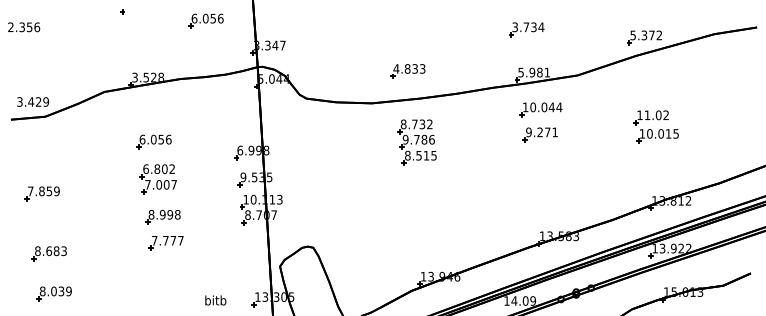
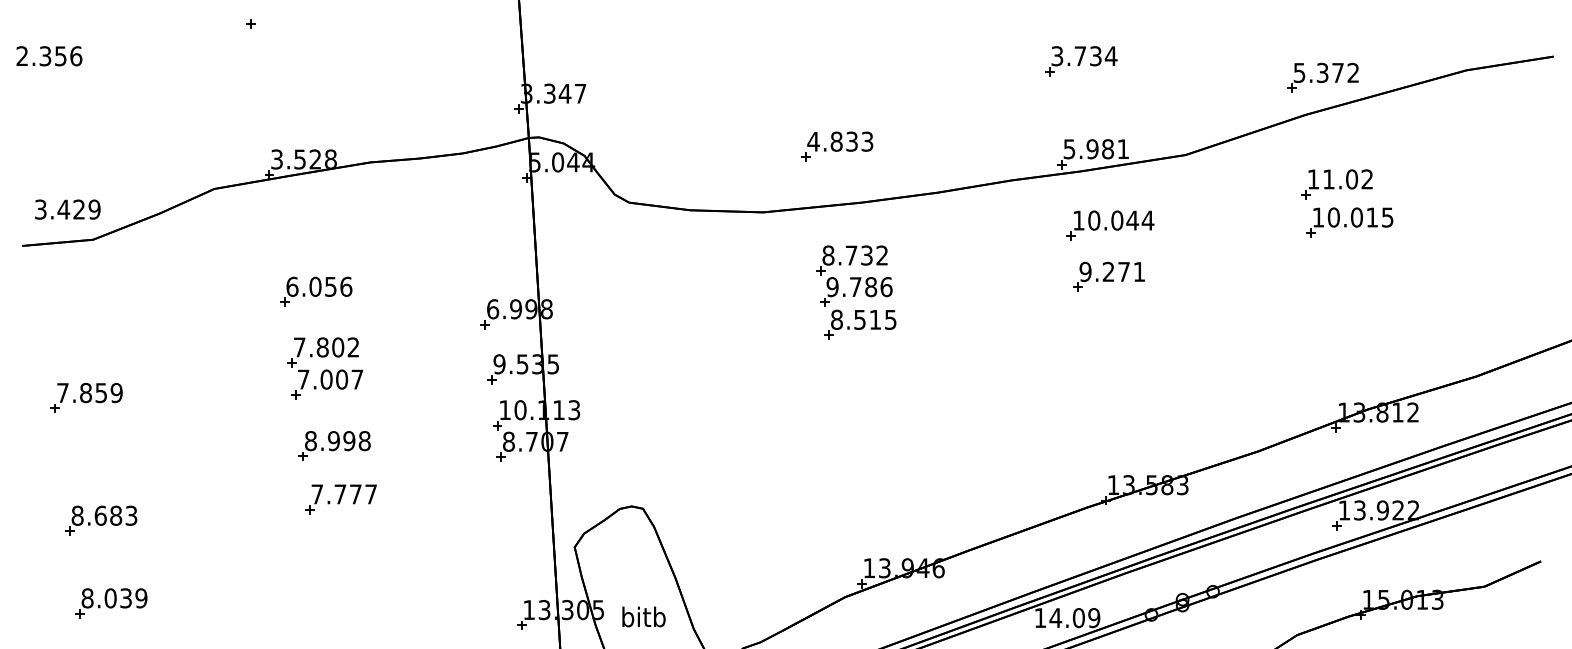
part: (205, 20) -> (421, 42), removed
part: (655, 126) -> (1345, 202), moved
text: (145, 169) -> (298, 348), 6.802 -> 7.802
text: (215, 300) -> (643, 616), moved

